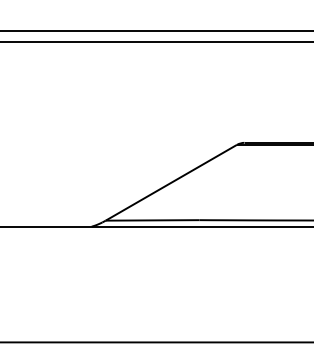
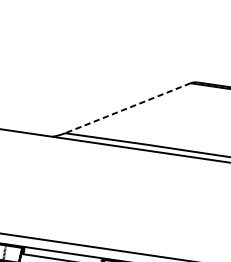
line: (171, 182) -> (128, 108), solid -> dashed

